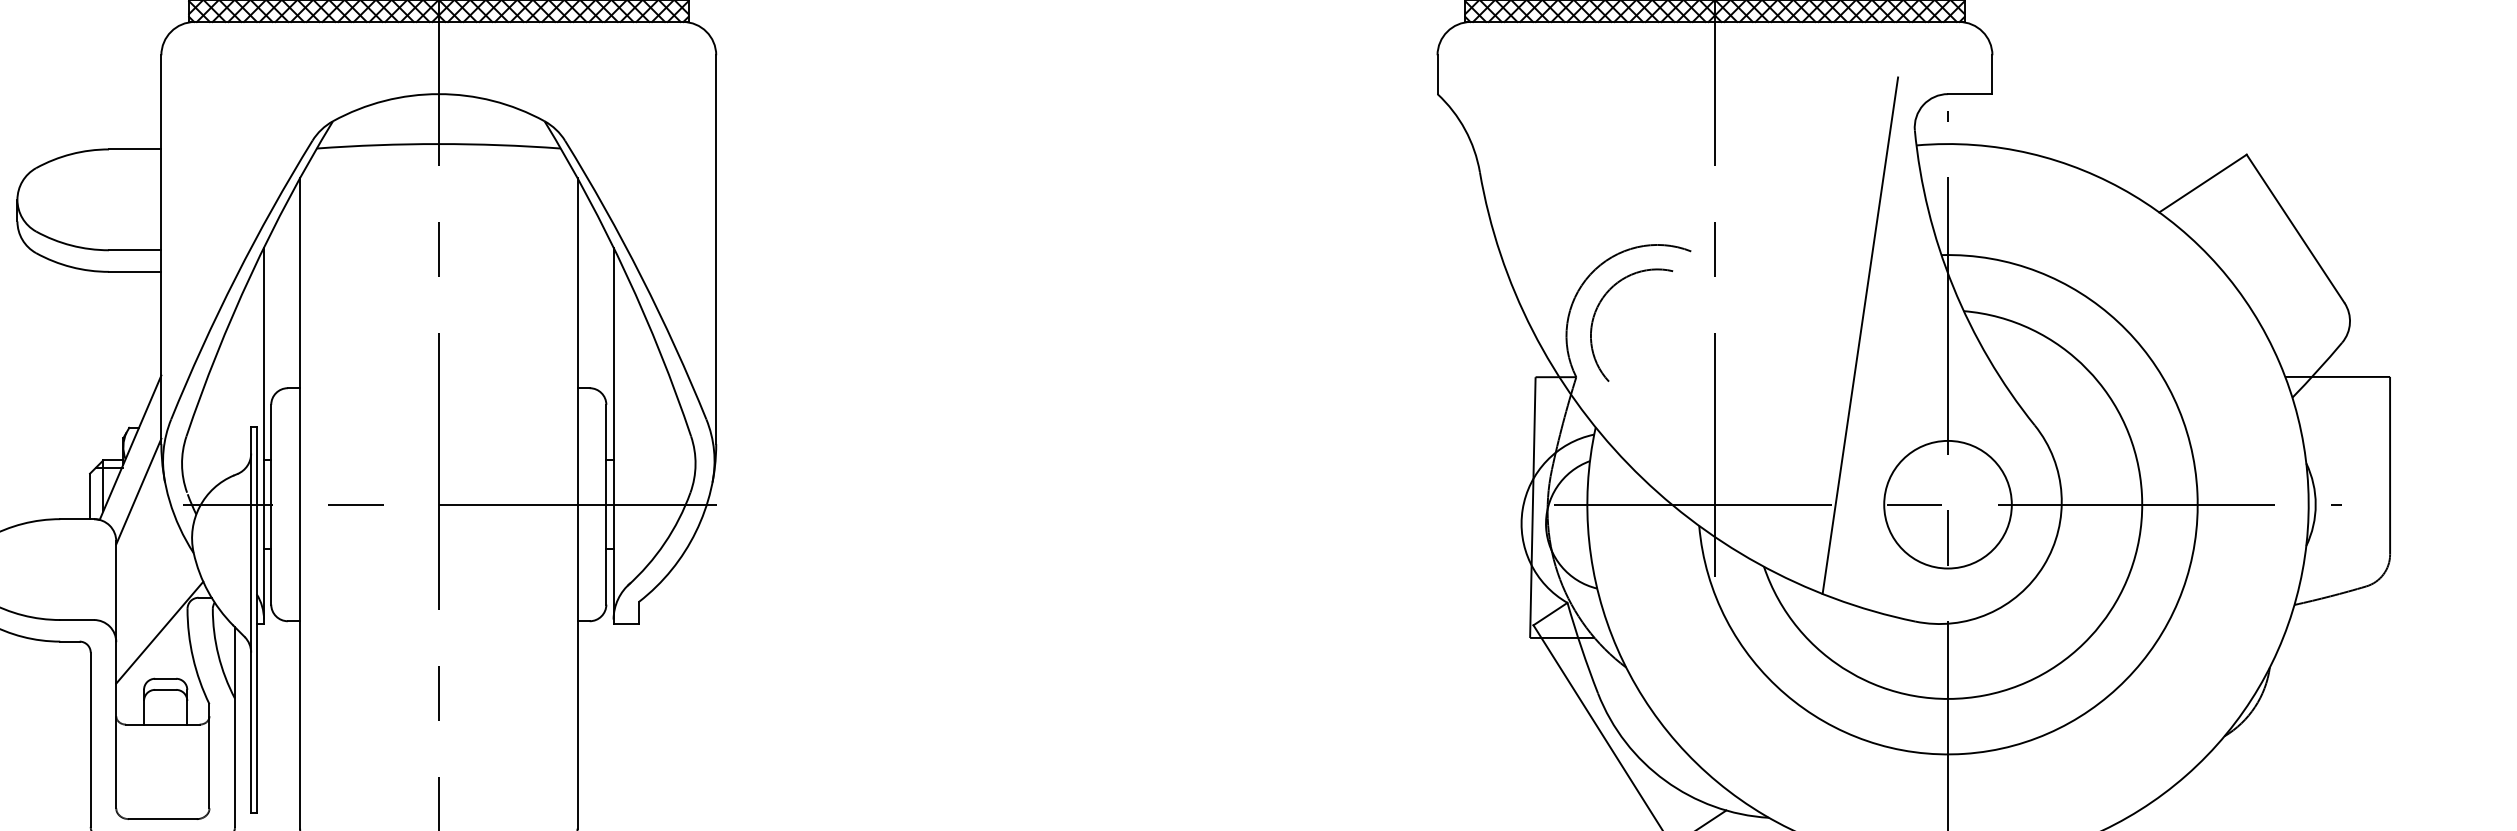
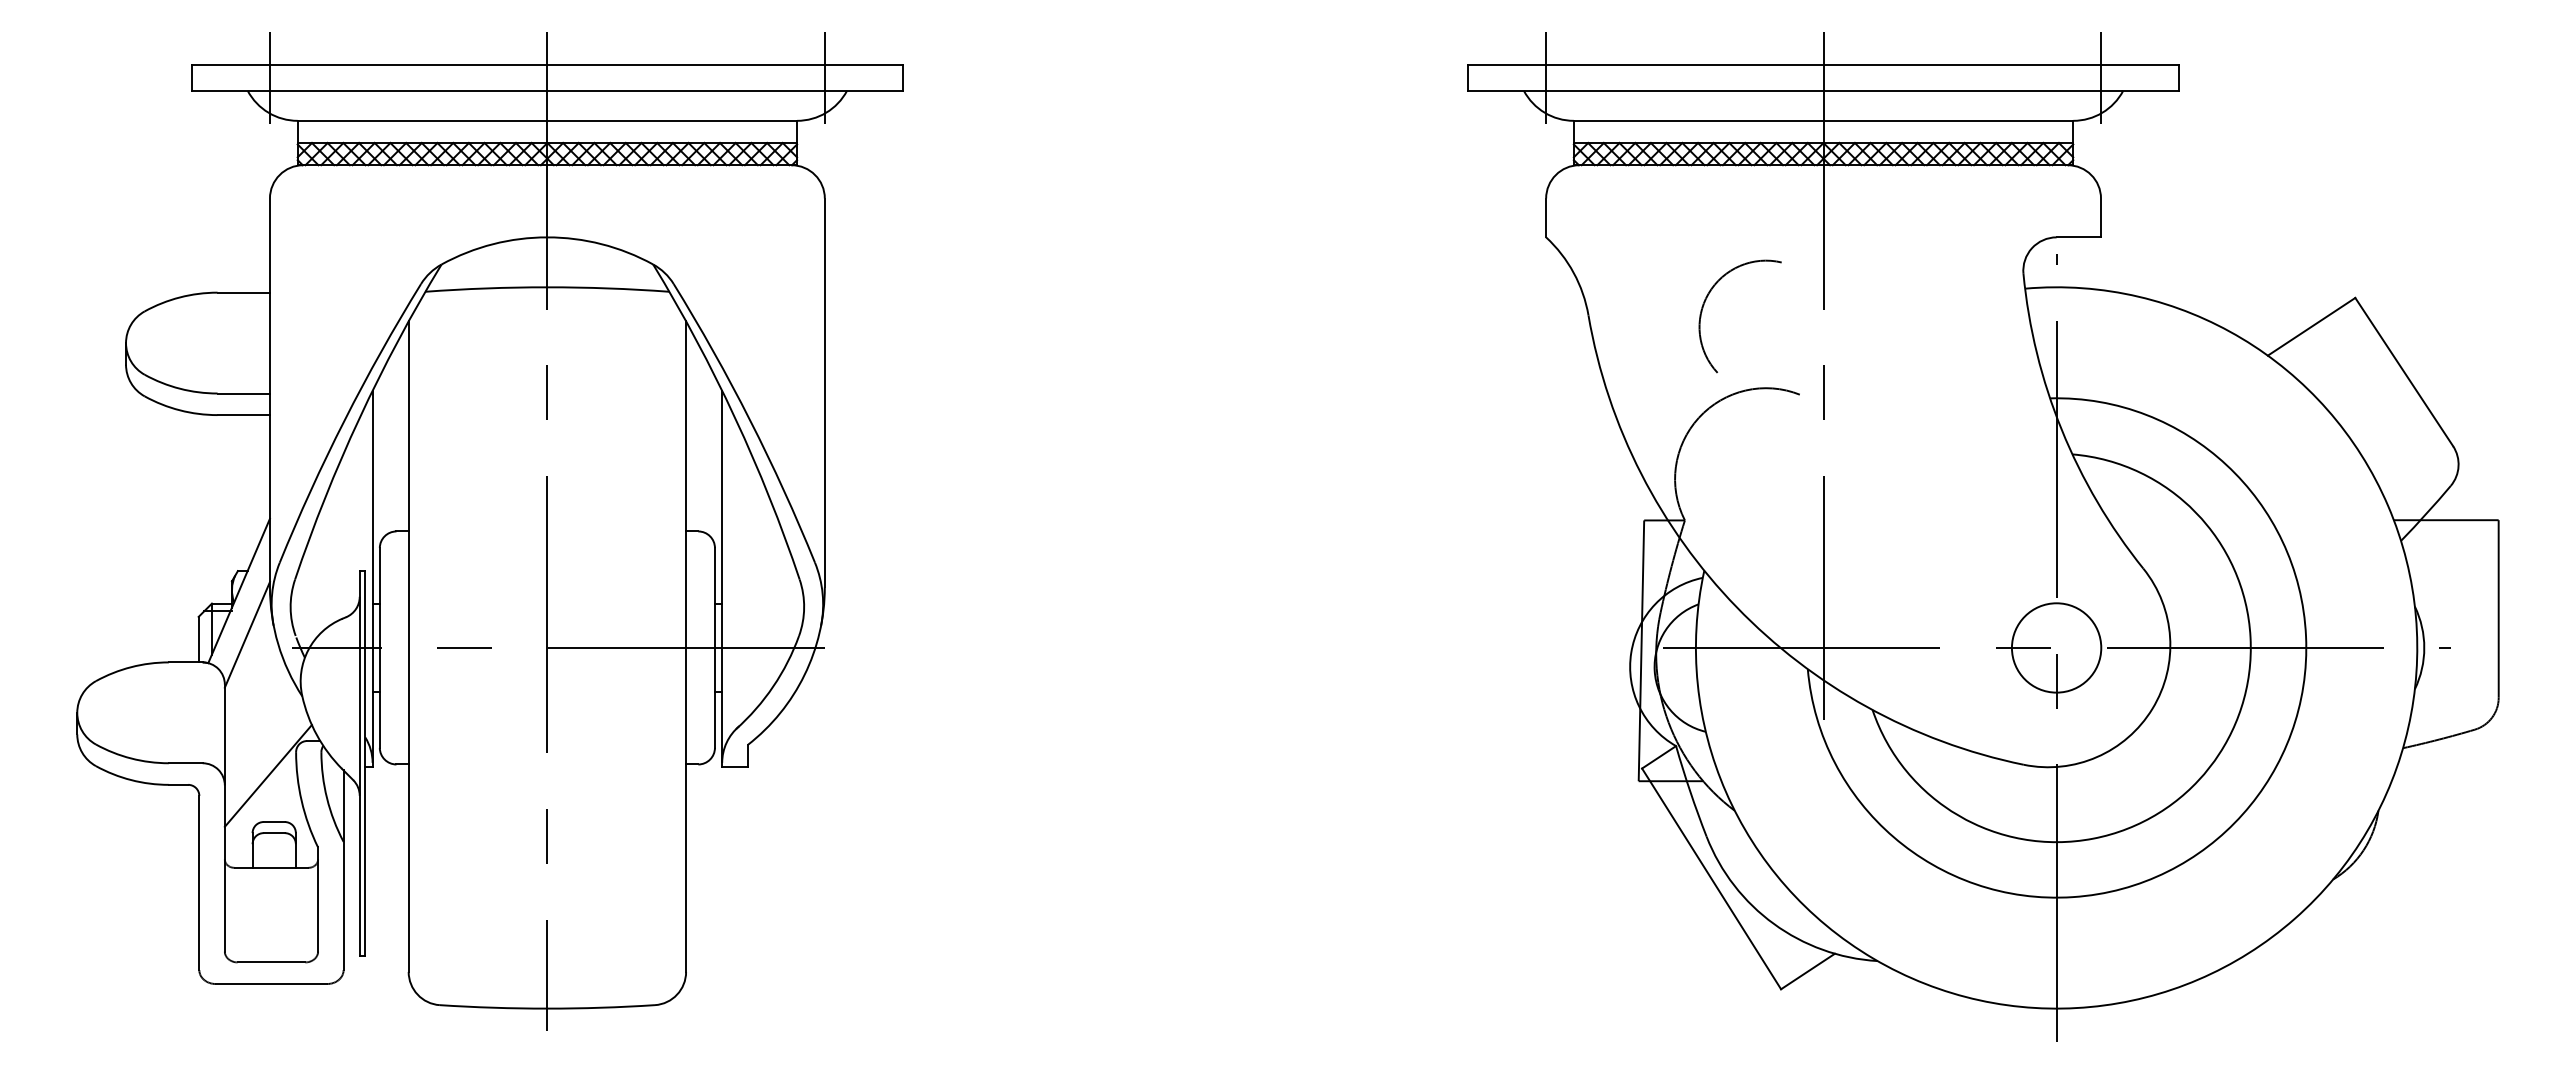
arc: (1597, 309) -> (1706, 300), moved
line: (1859, 335) -> (1968, 478), removed
circle: (1947, 504) -> (2056, 647), size x0.7

